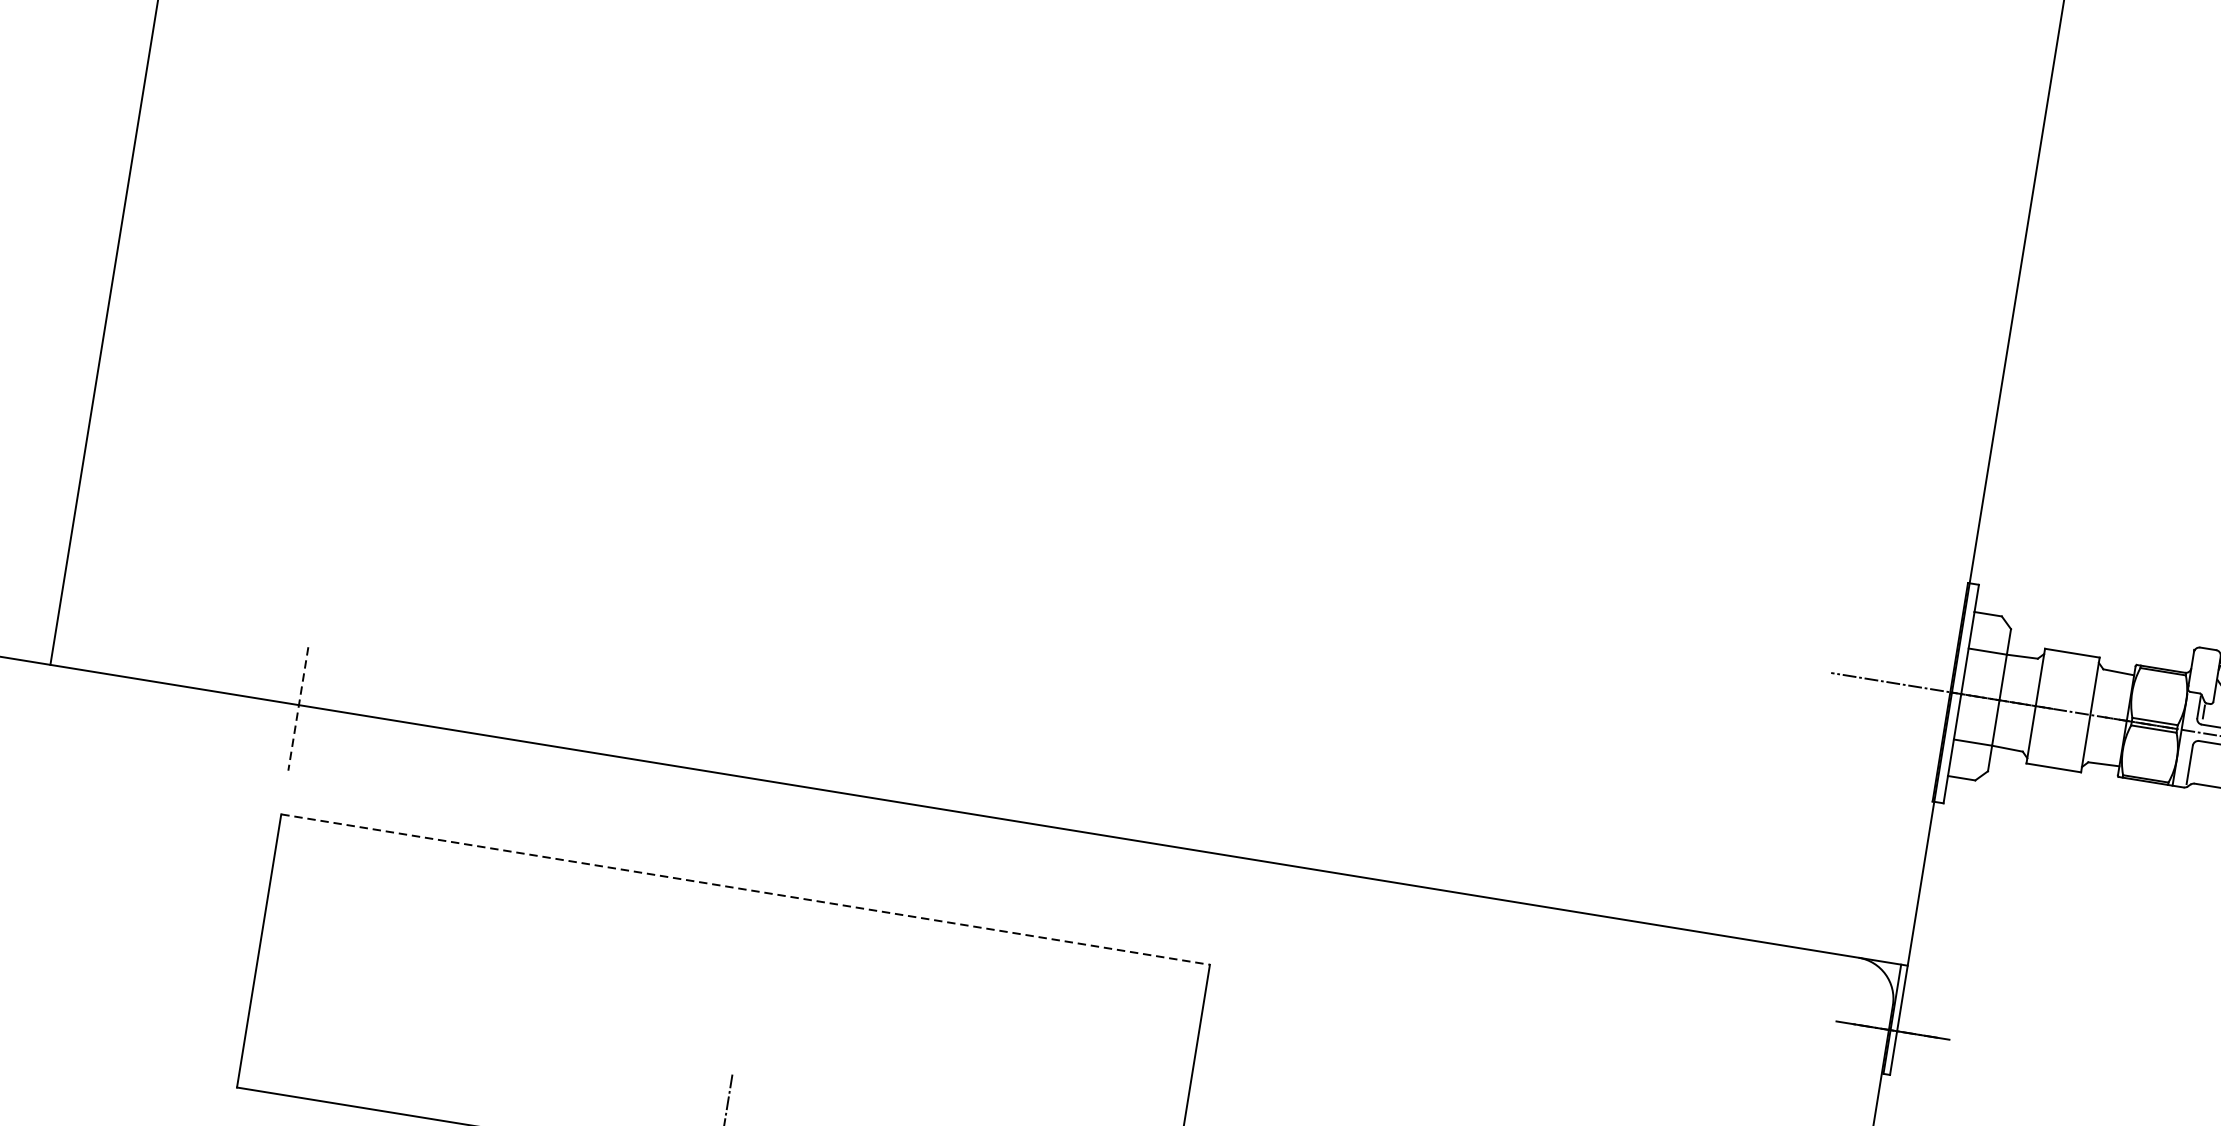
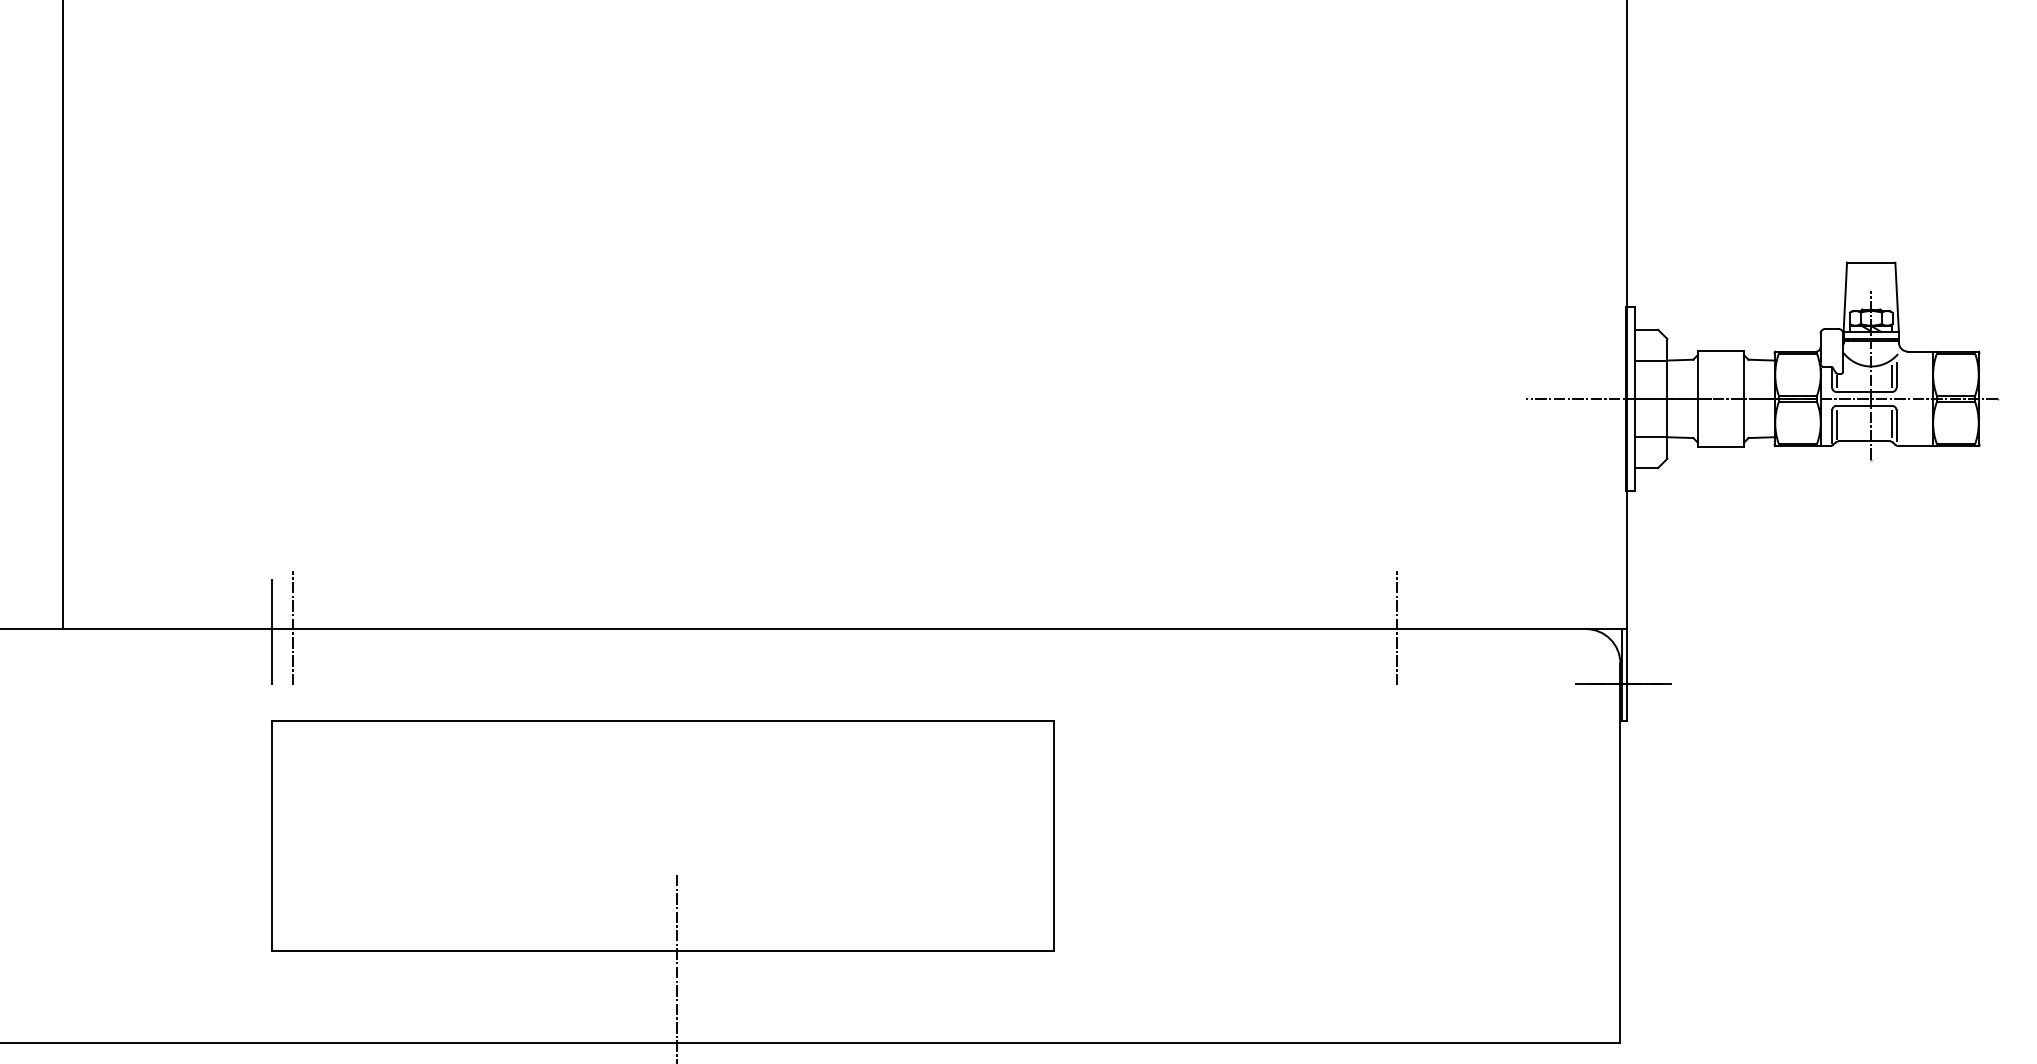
line: (323, 708) -> (292, 628), added
line: (297, 709) -> (271, 632), dashed -> solid
line: (2195, 763) -> (1836, 424), added
line: (745, 890) -> (663, 721), dashed -> solid
line: (1635, 920) -> (1397, 628), added

